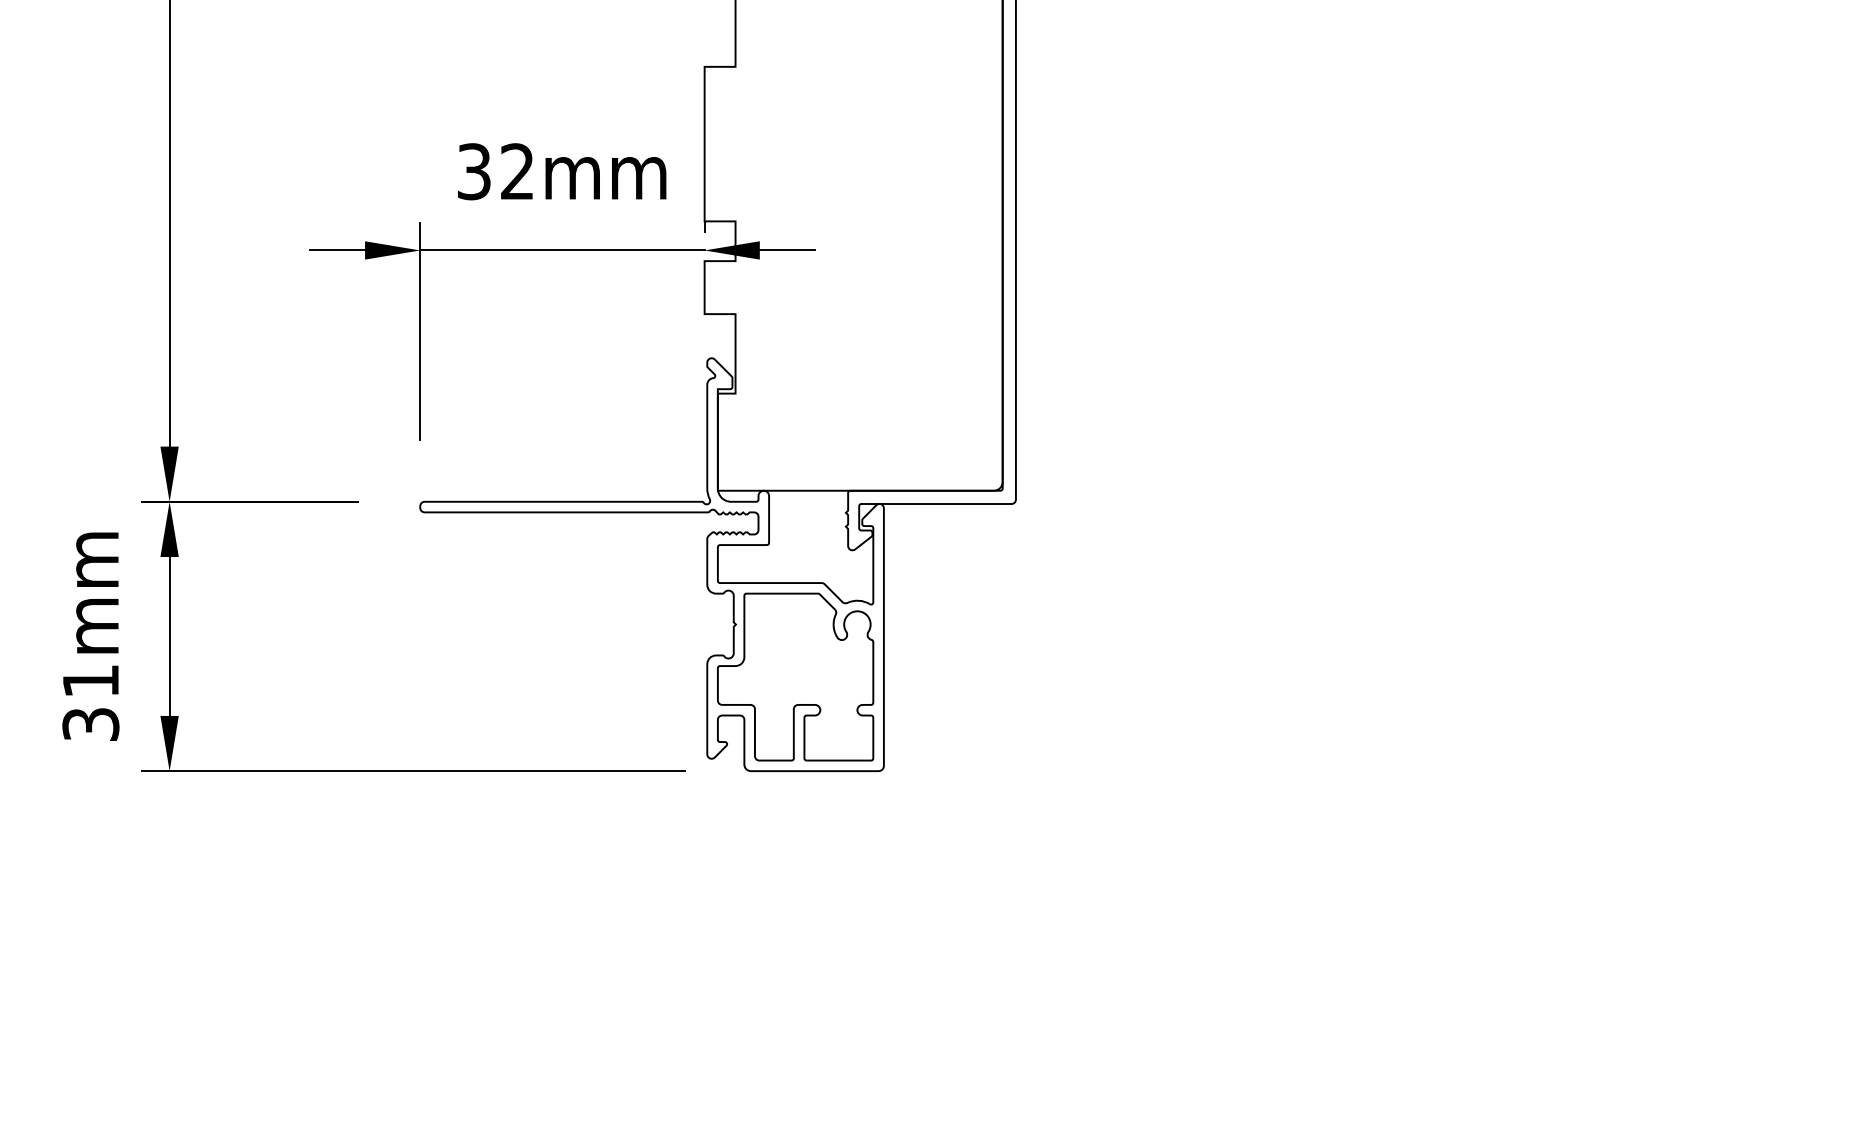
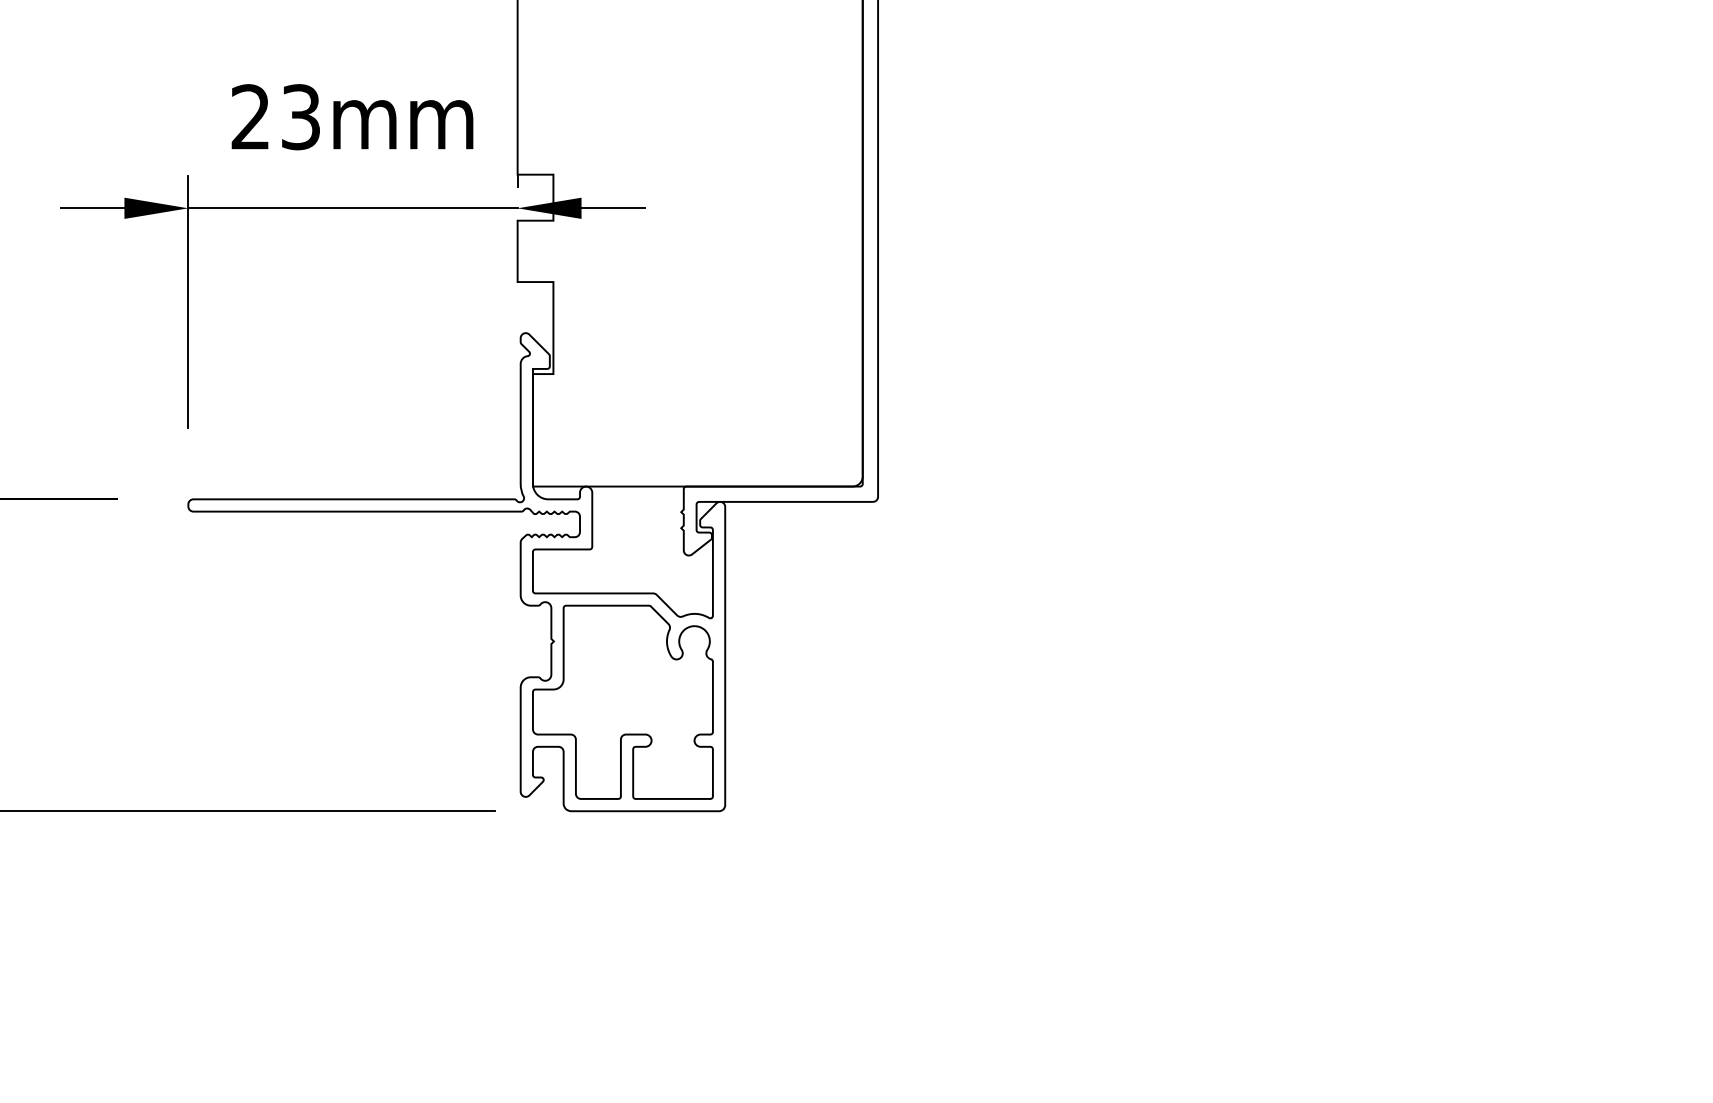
text: (495, 171) -> (275, 116), 32mm -> 23mm

